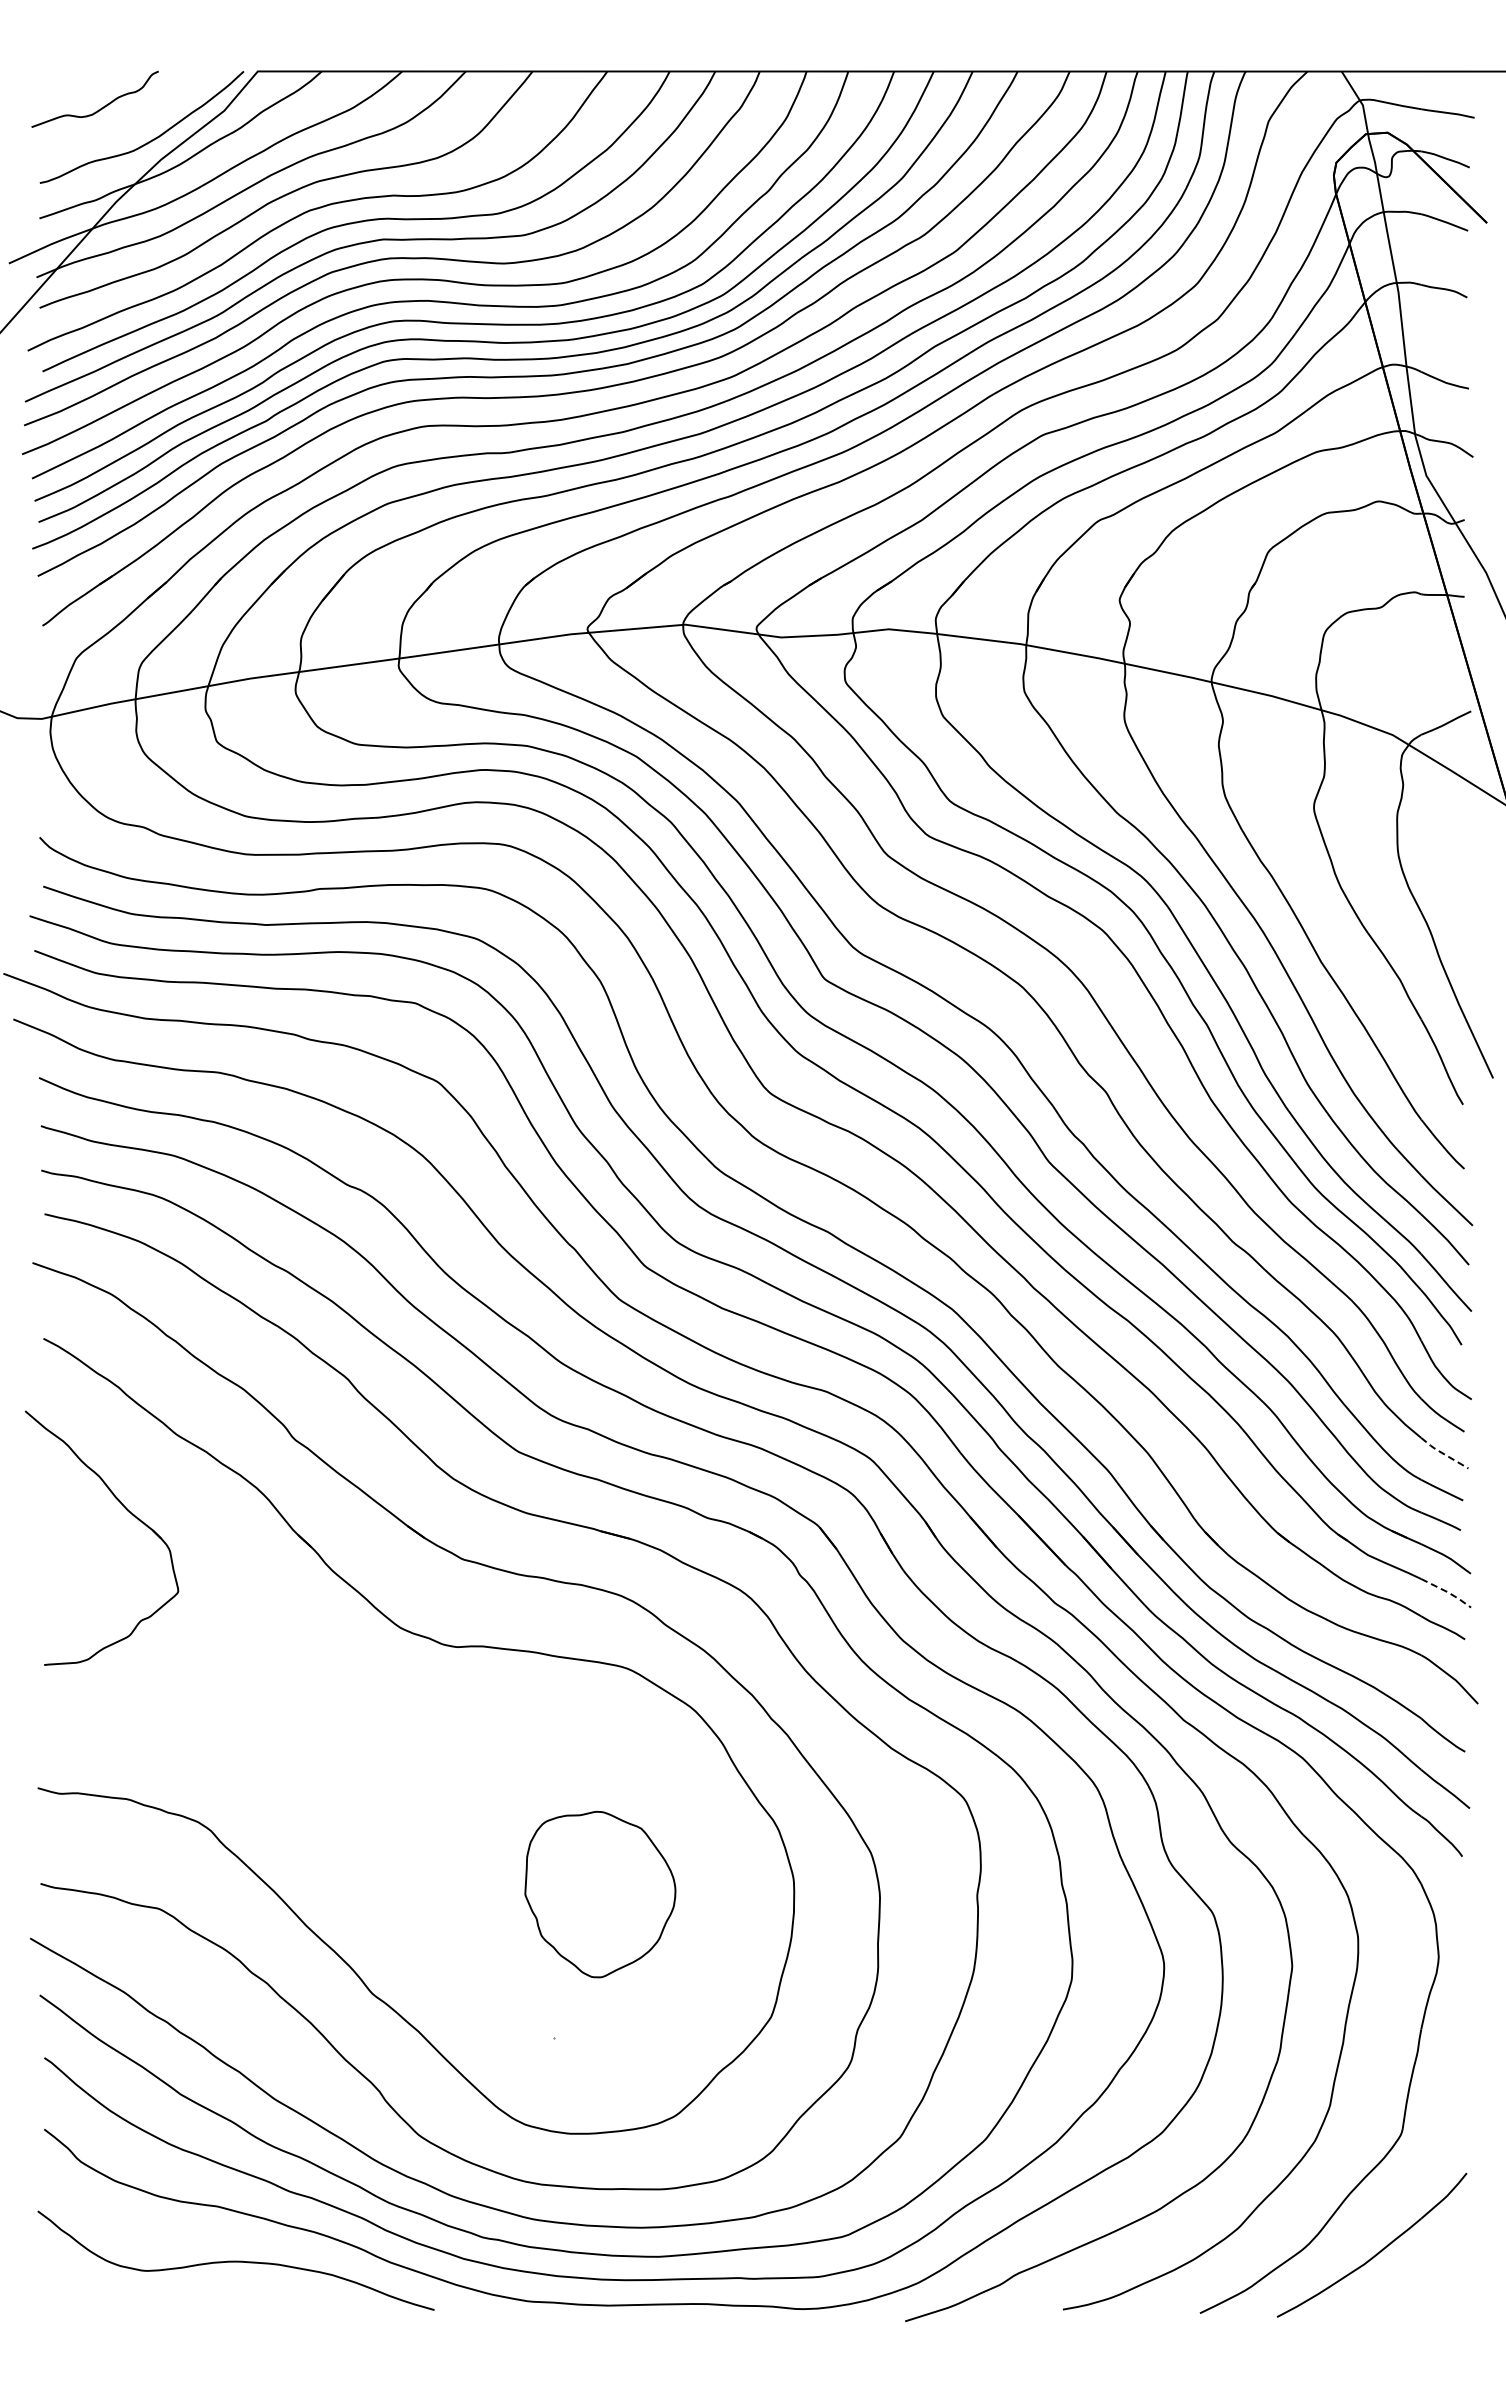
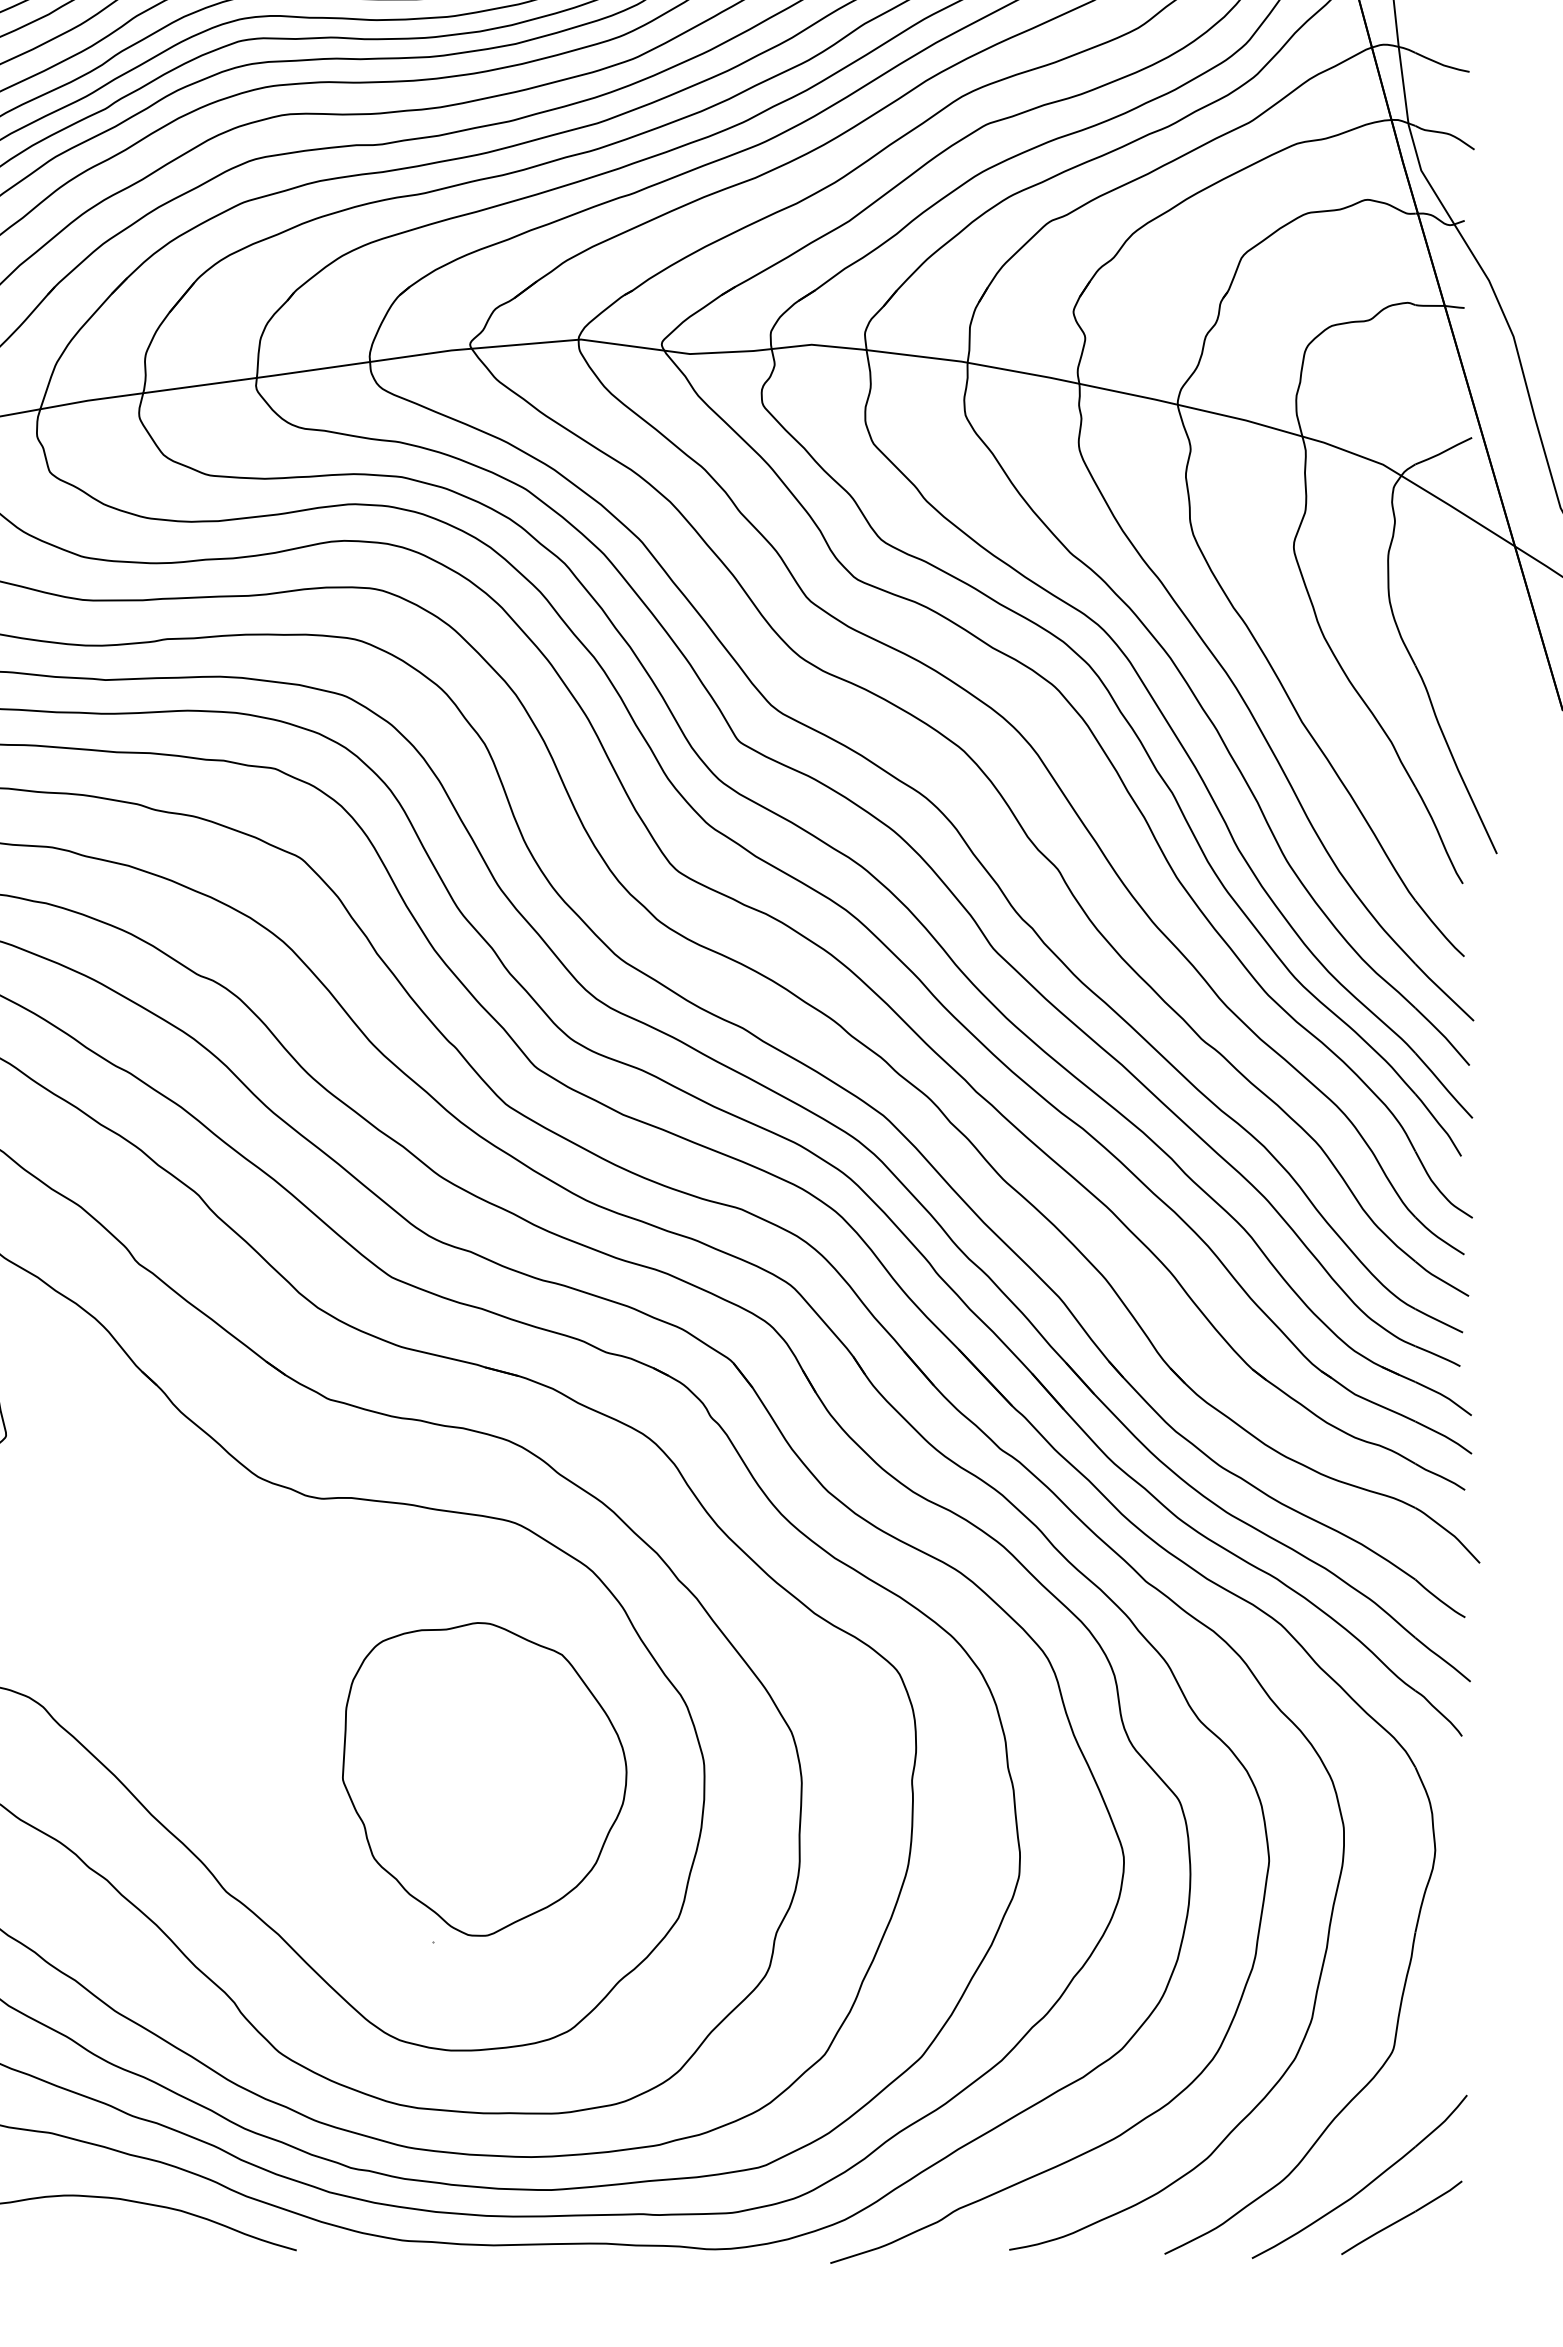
line: (1443, 1453) -> (1440, 1279), dashed -> solid
line: (1447, 1592) -> (1445, 1436), dashed -> solid
part: (600, 1894) -> (484, 1779), size x1.67
part: (1408, 2281) -> (1400, 2218), added

